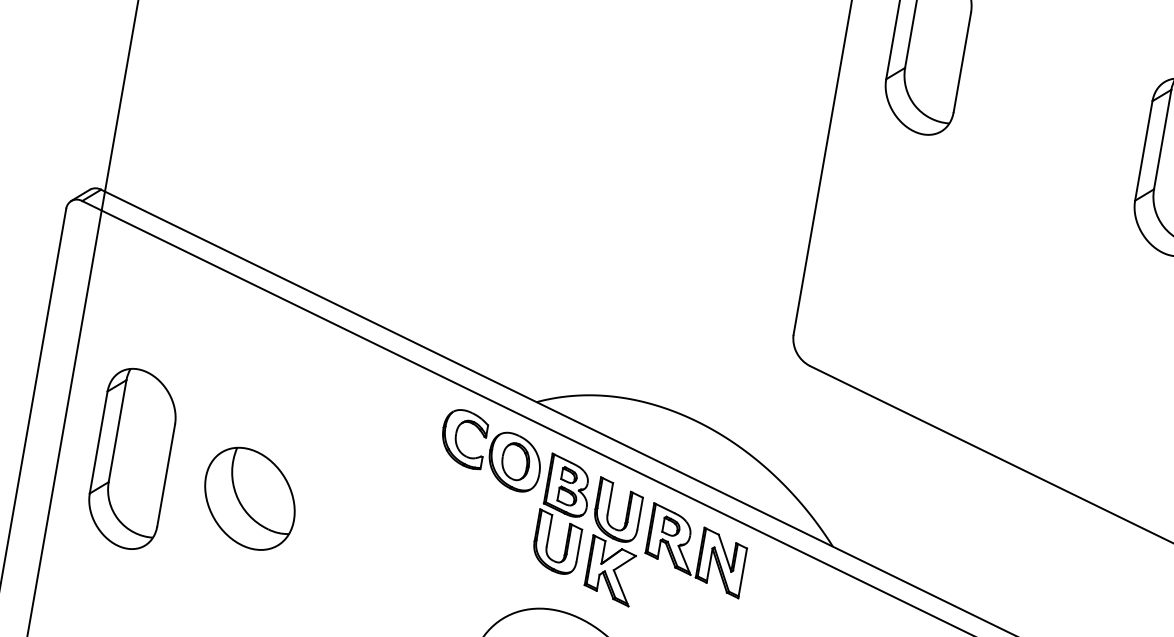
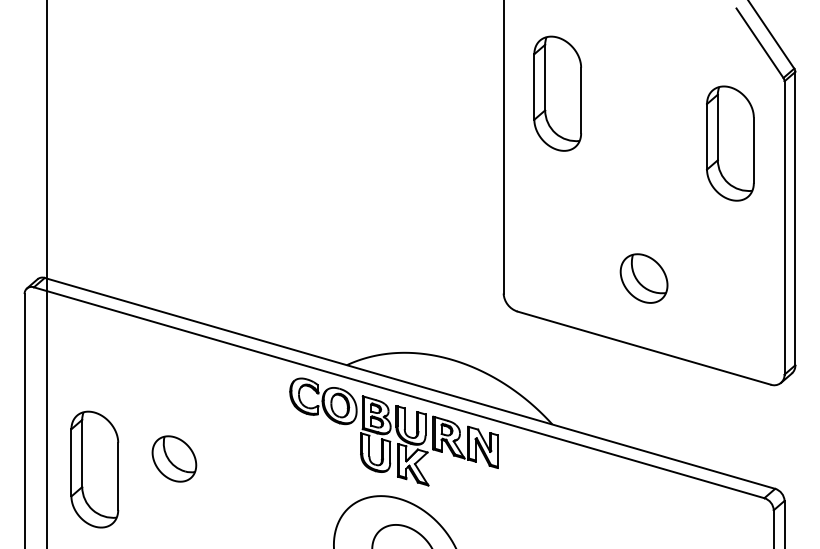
part: (1009, 349) -> (643, 278), added
part: (131, 458) -> (94, 469), moved
part: (250, 498) -> (174, 458), size x0.71

